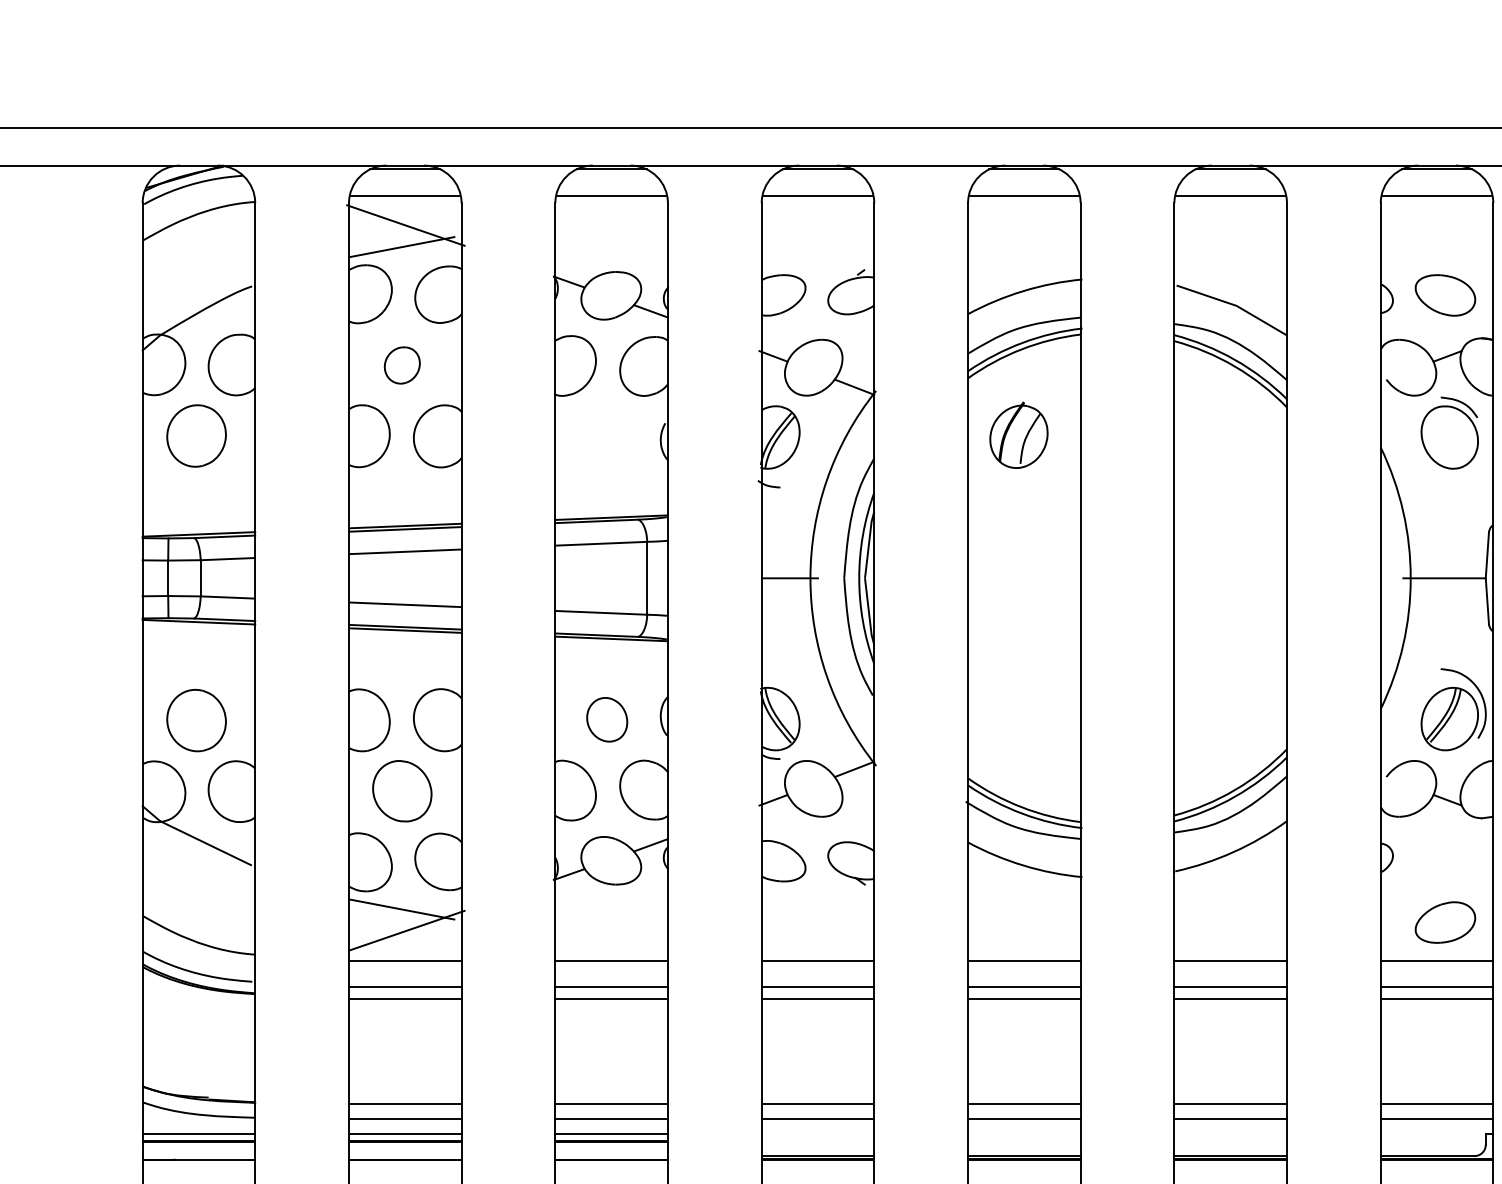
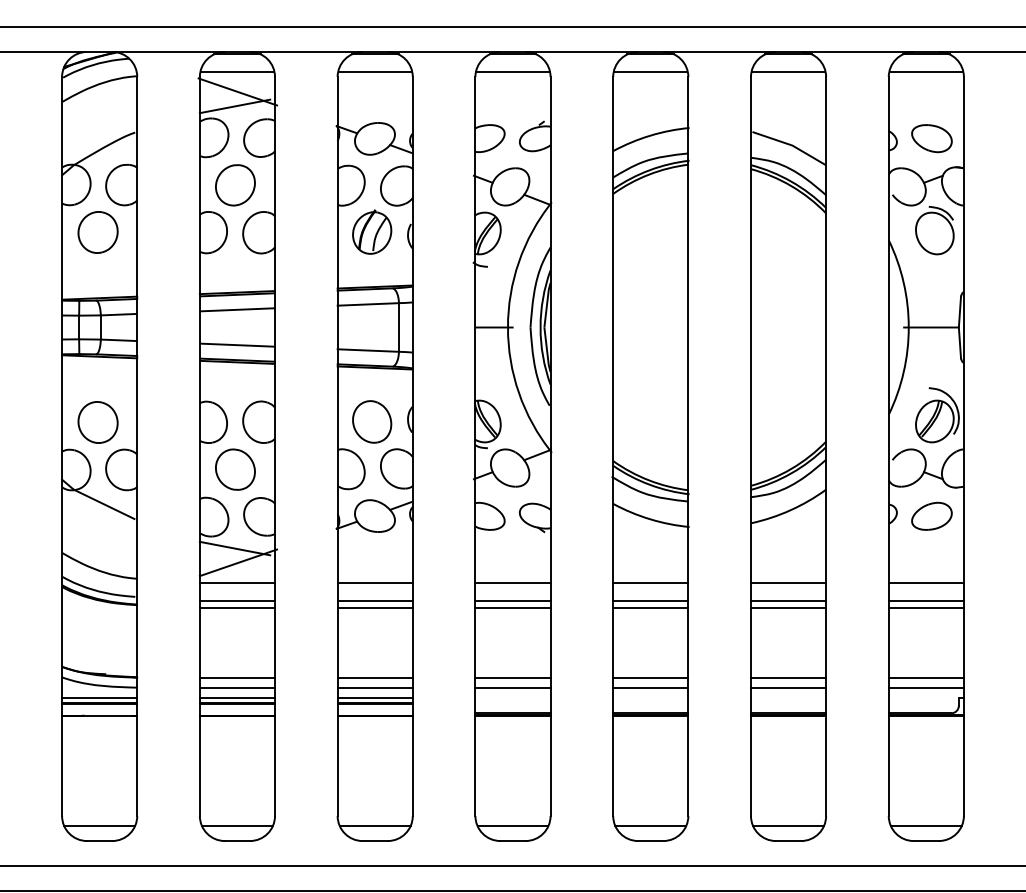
part: (402, 365) -> (235, 185), size x1.67
part: (1019, 434) -> (372, 231), moved
part: (607, 719) -> (372, 421), size x1.43
part: (1444, 921) -> (931, 515), moved

